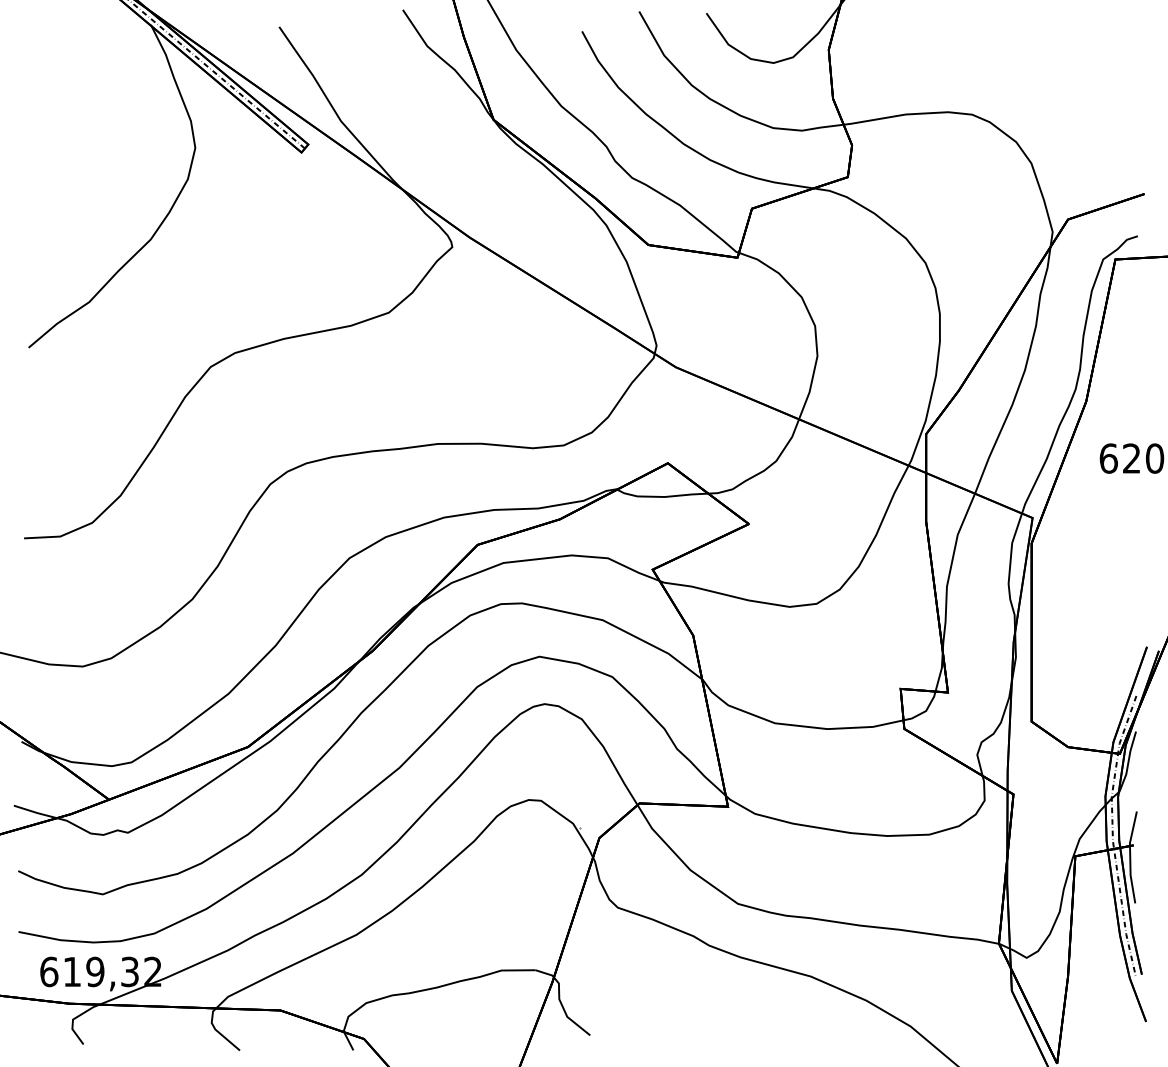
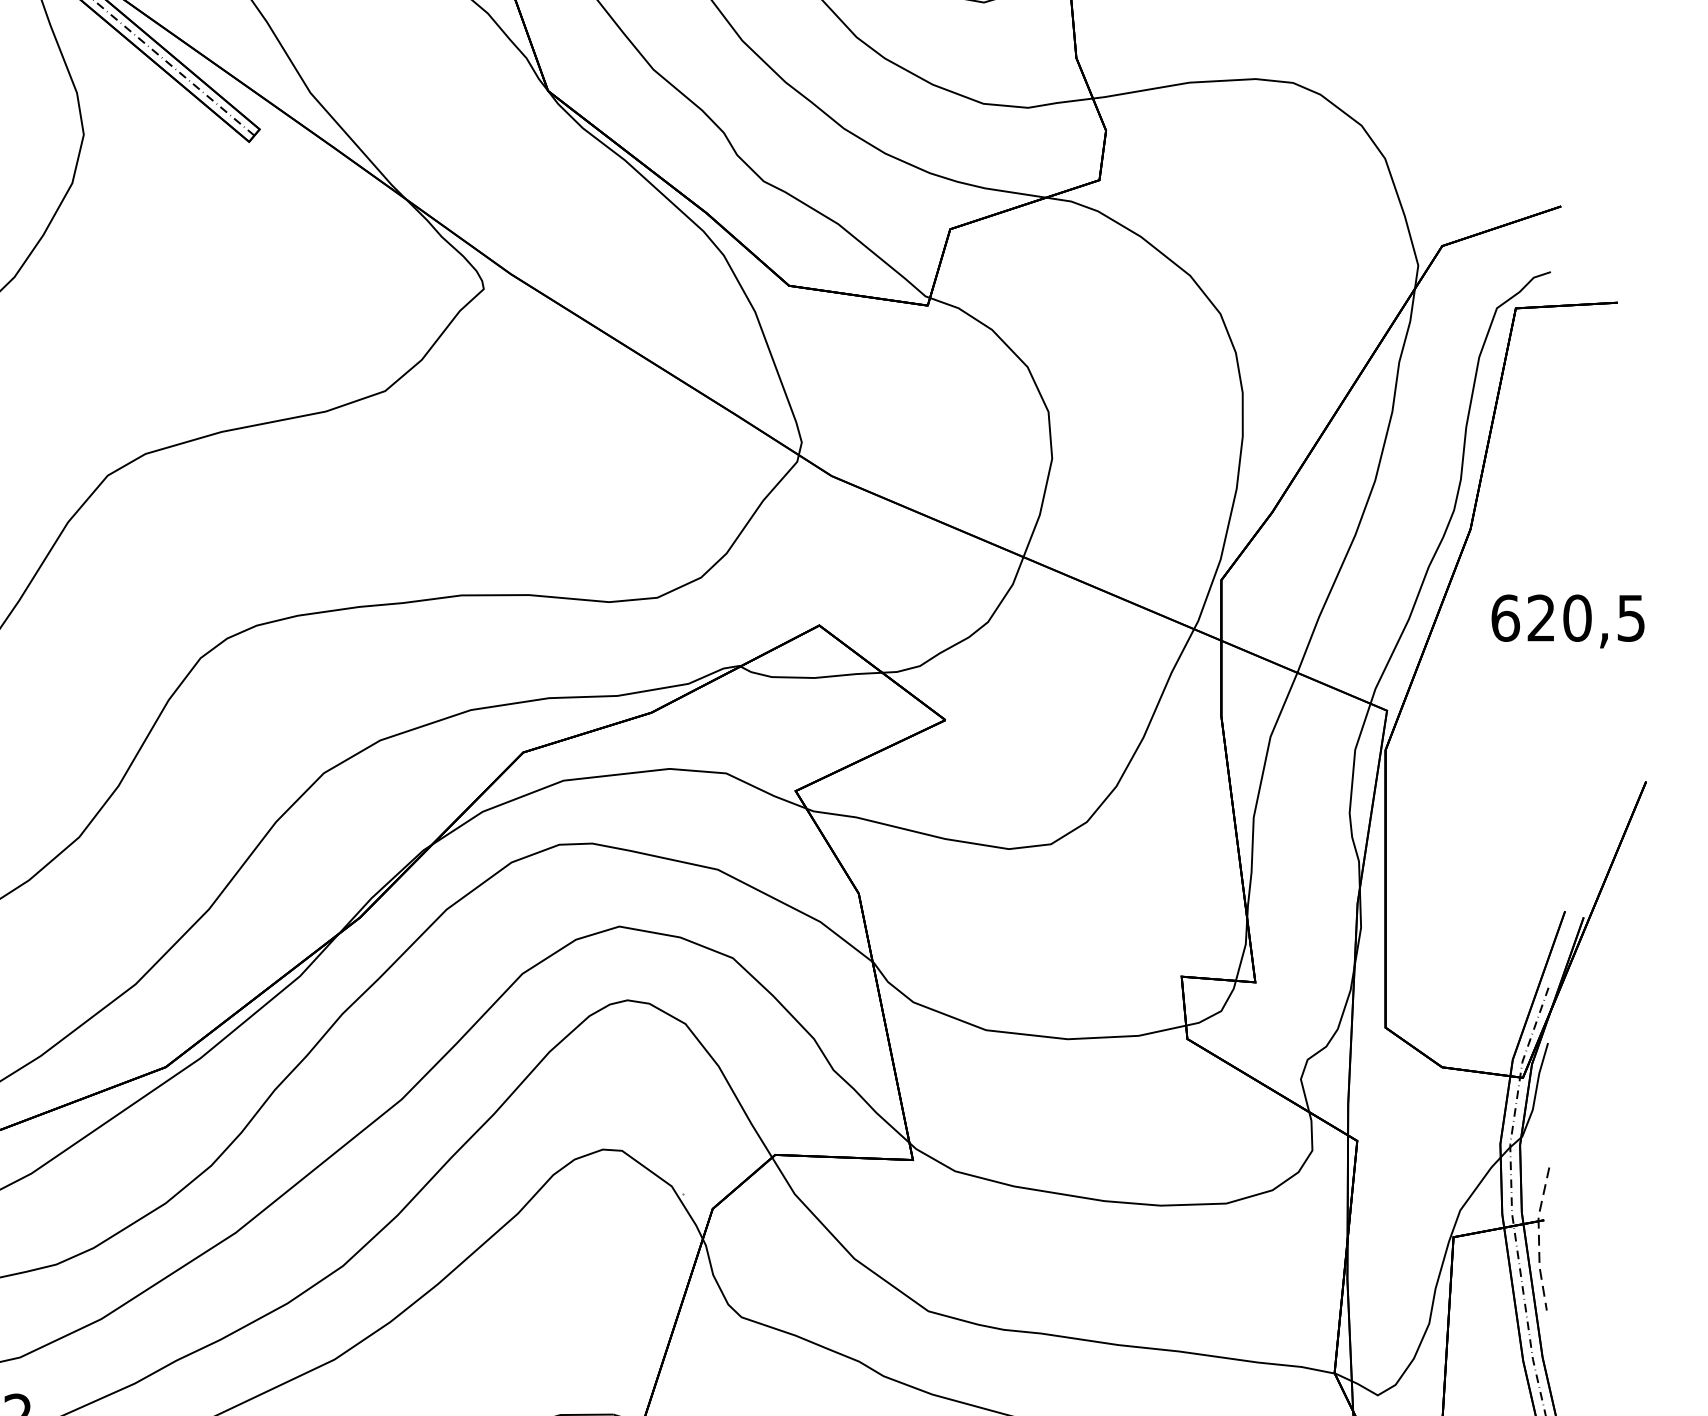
line: (1130, 857) -> (1539, 1239), solid -> dashed

